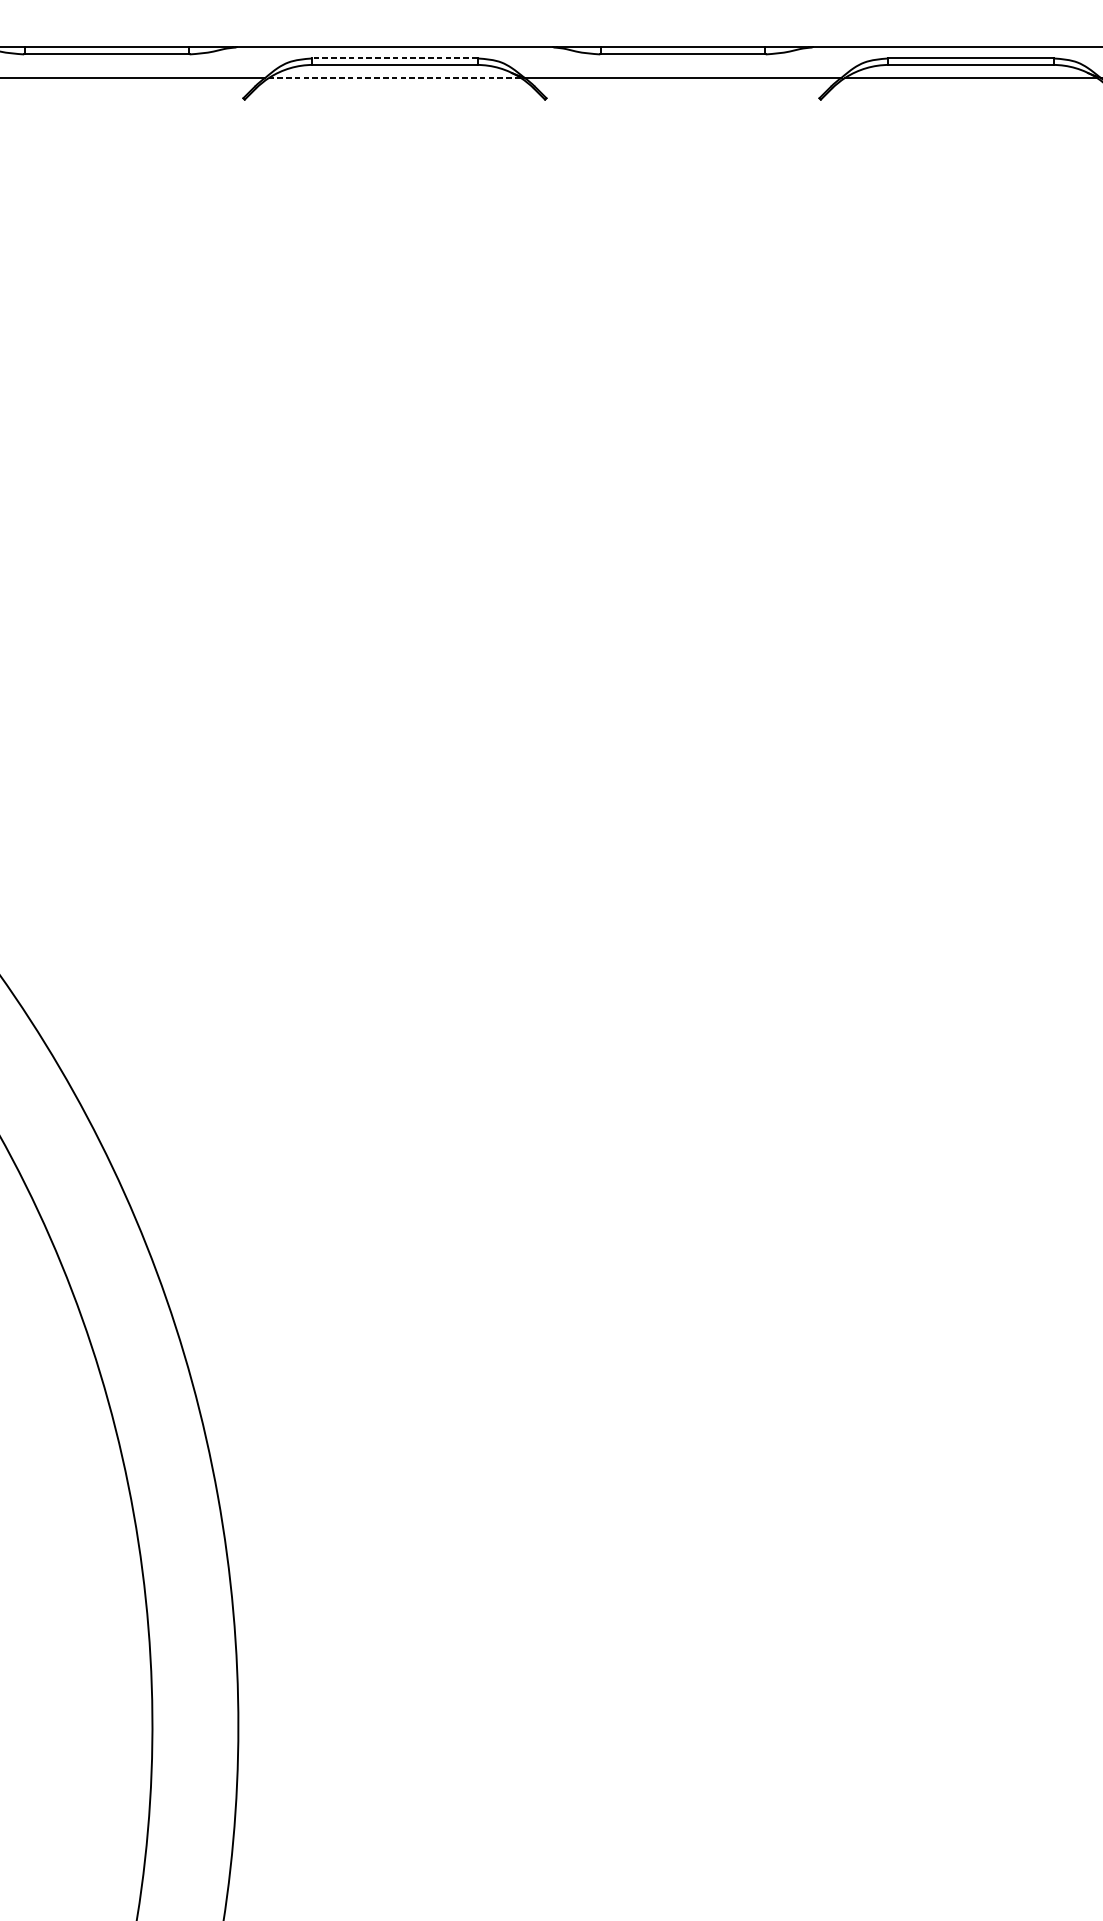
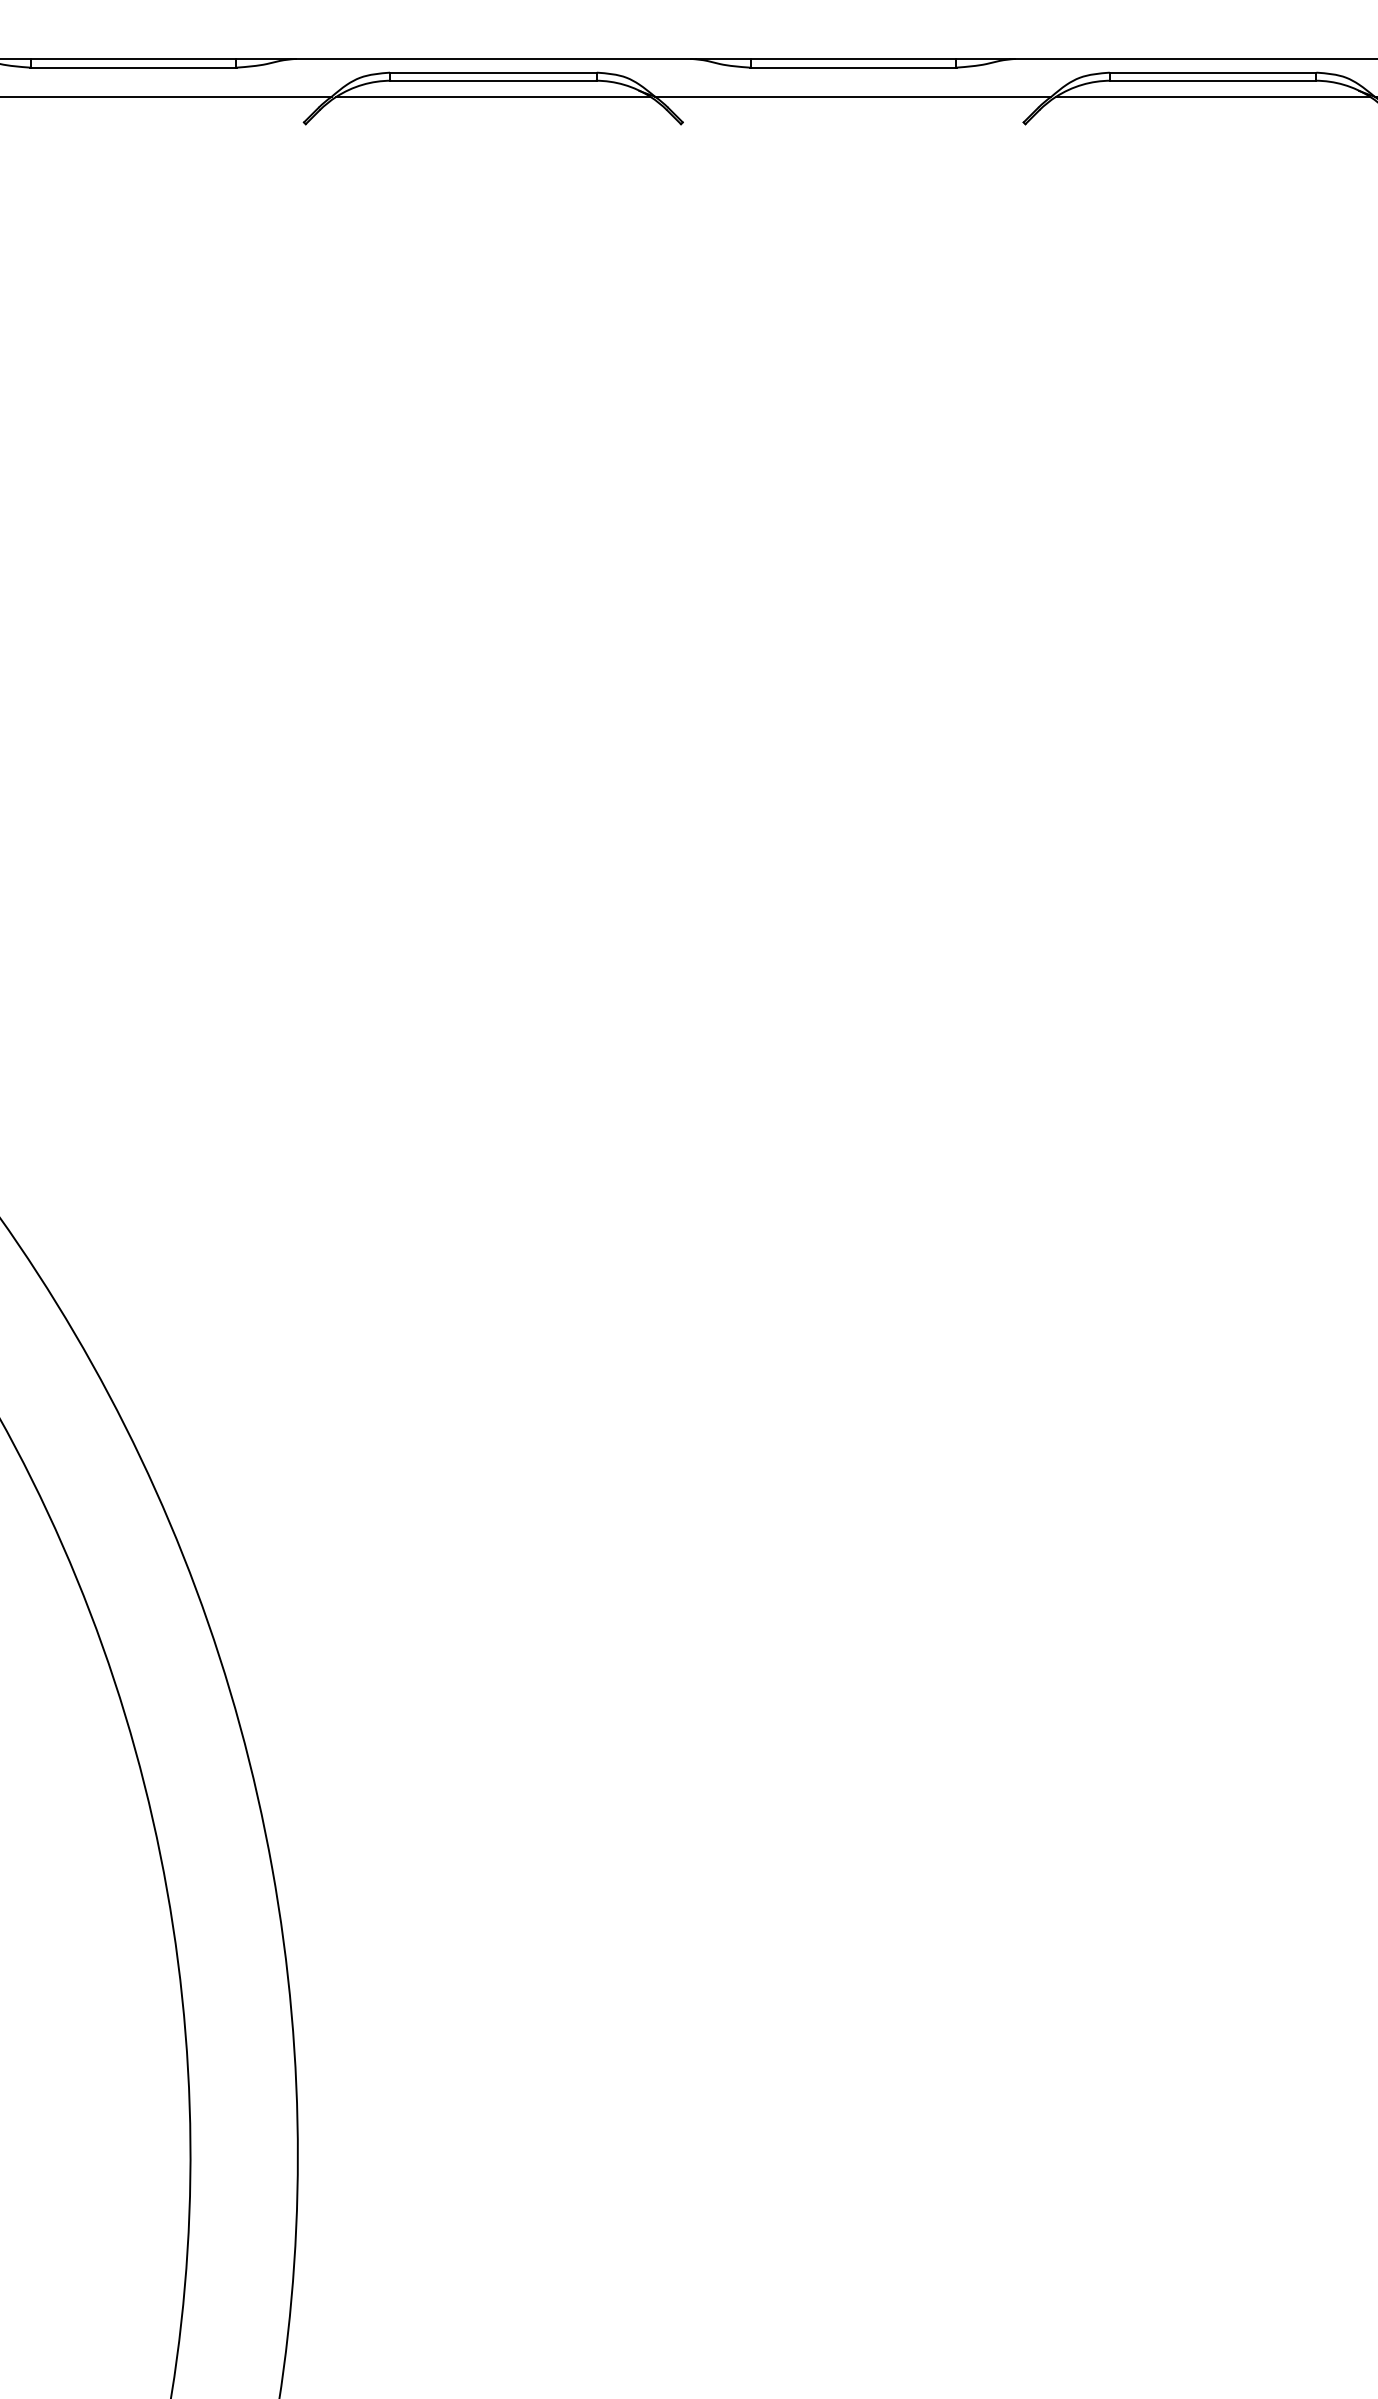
line: (394, 58) -> (492, 72), dashed -> solid
line: (395, 77) -> (493, 96), dashed -> solid

